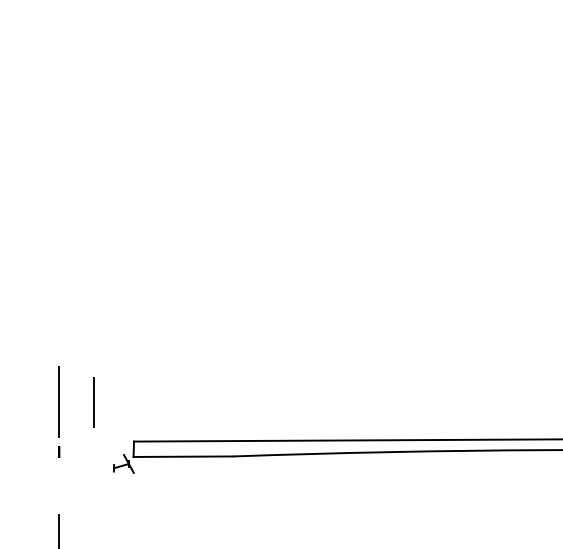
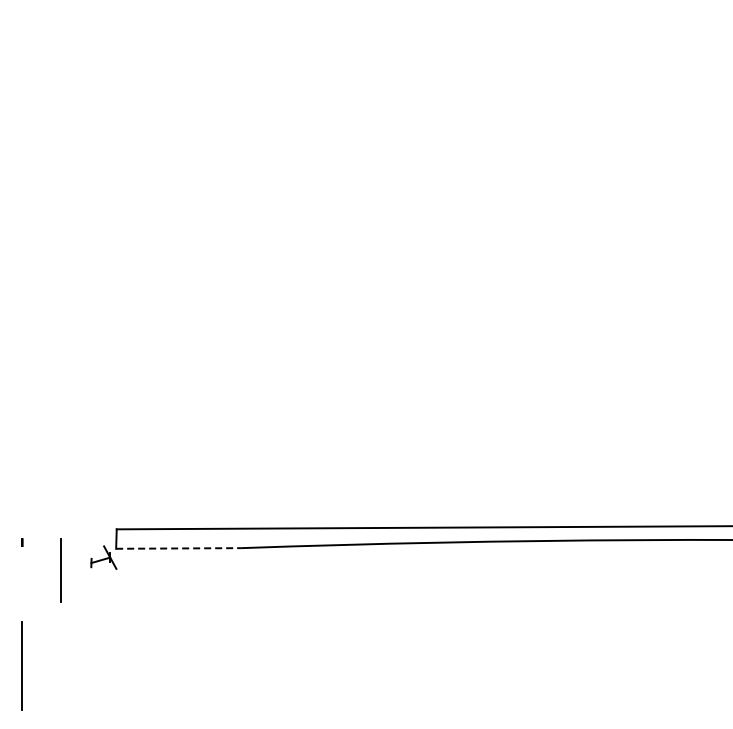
line: (59, 402) -> (22, 479), removed
line: (93, 402) -> (60, 570), moved
circle: (59, 451) -> (22, 542), size x0.6
line: (183, 456) -> (179, 548), solid -> dashed

